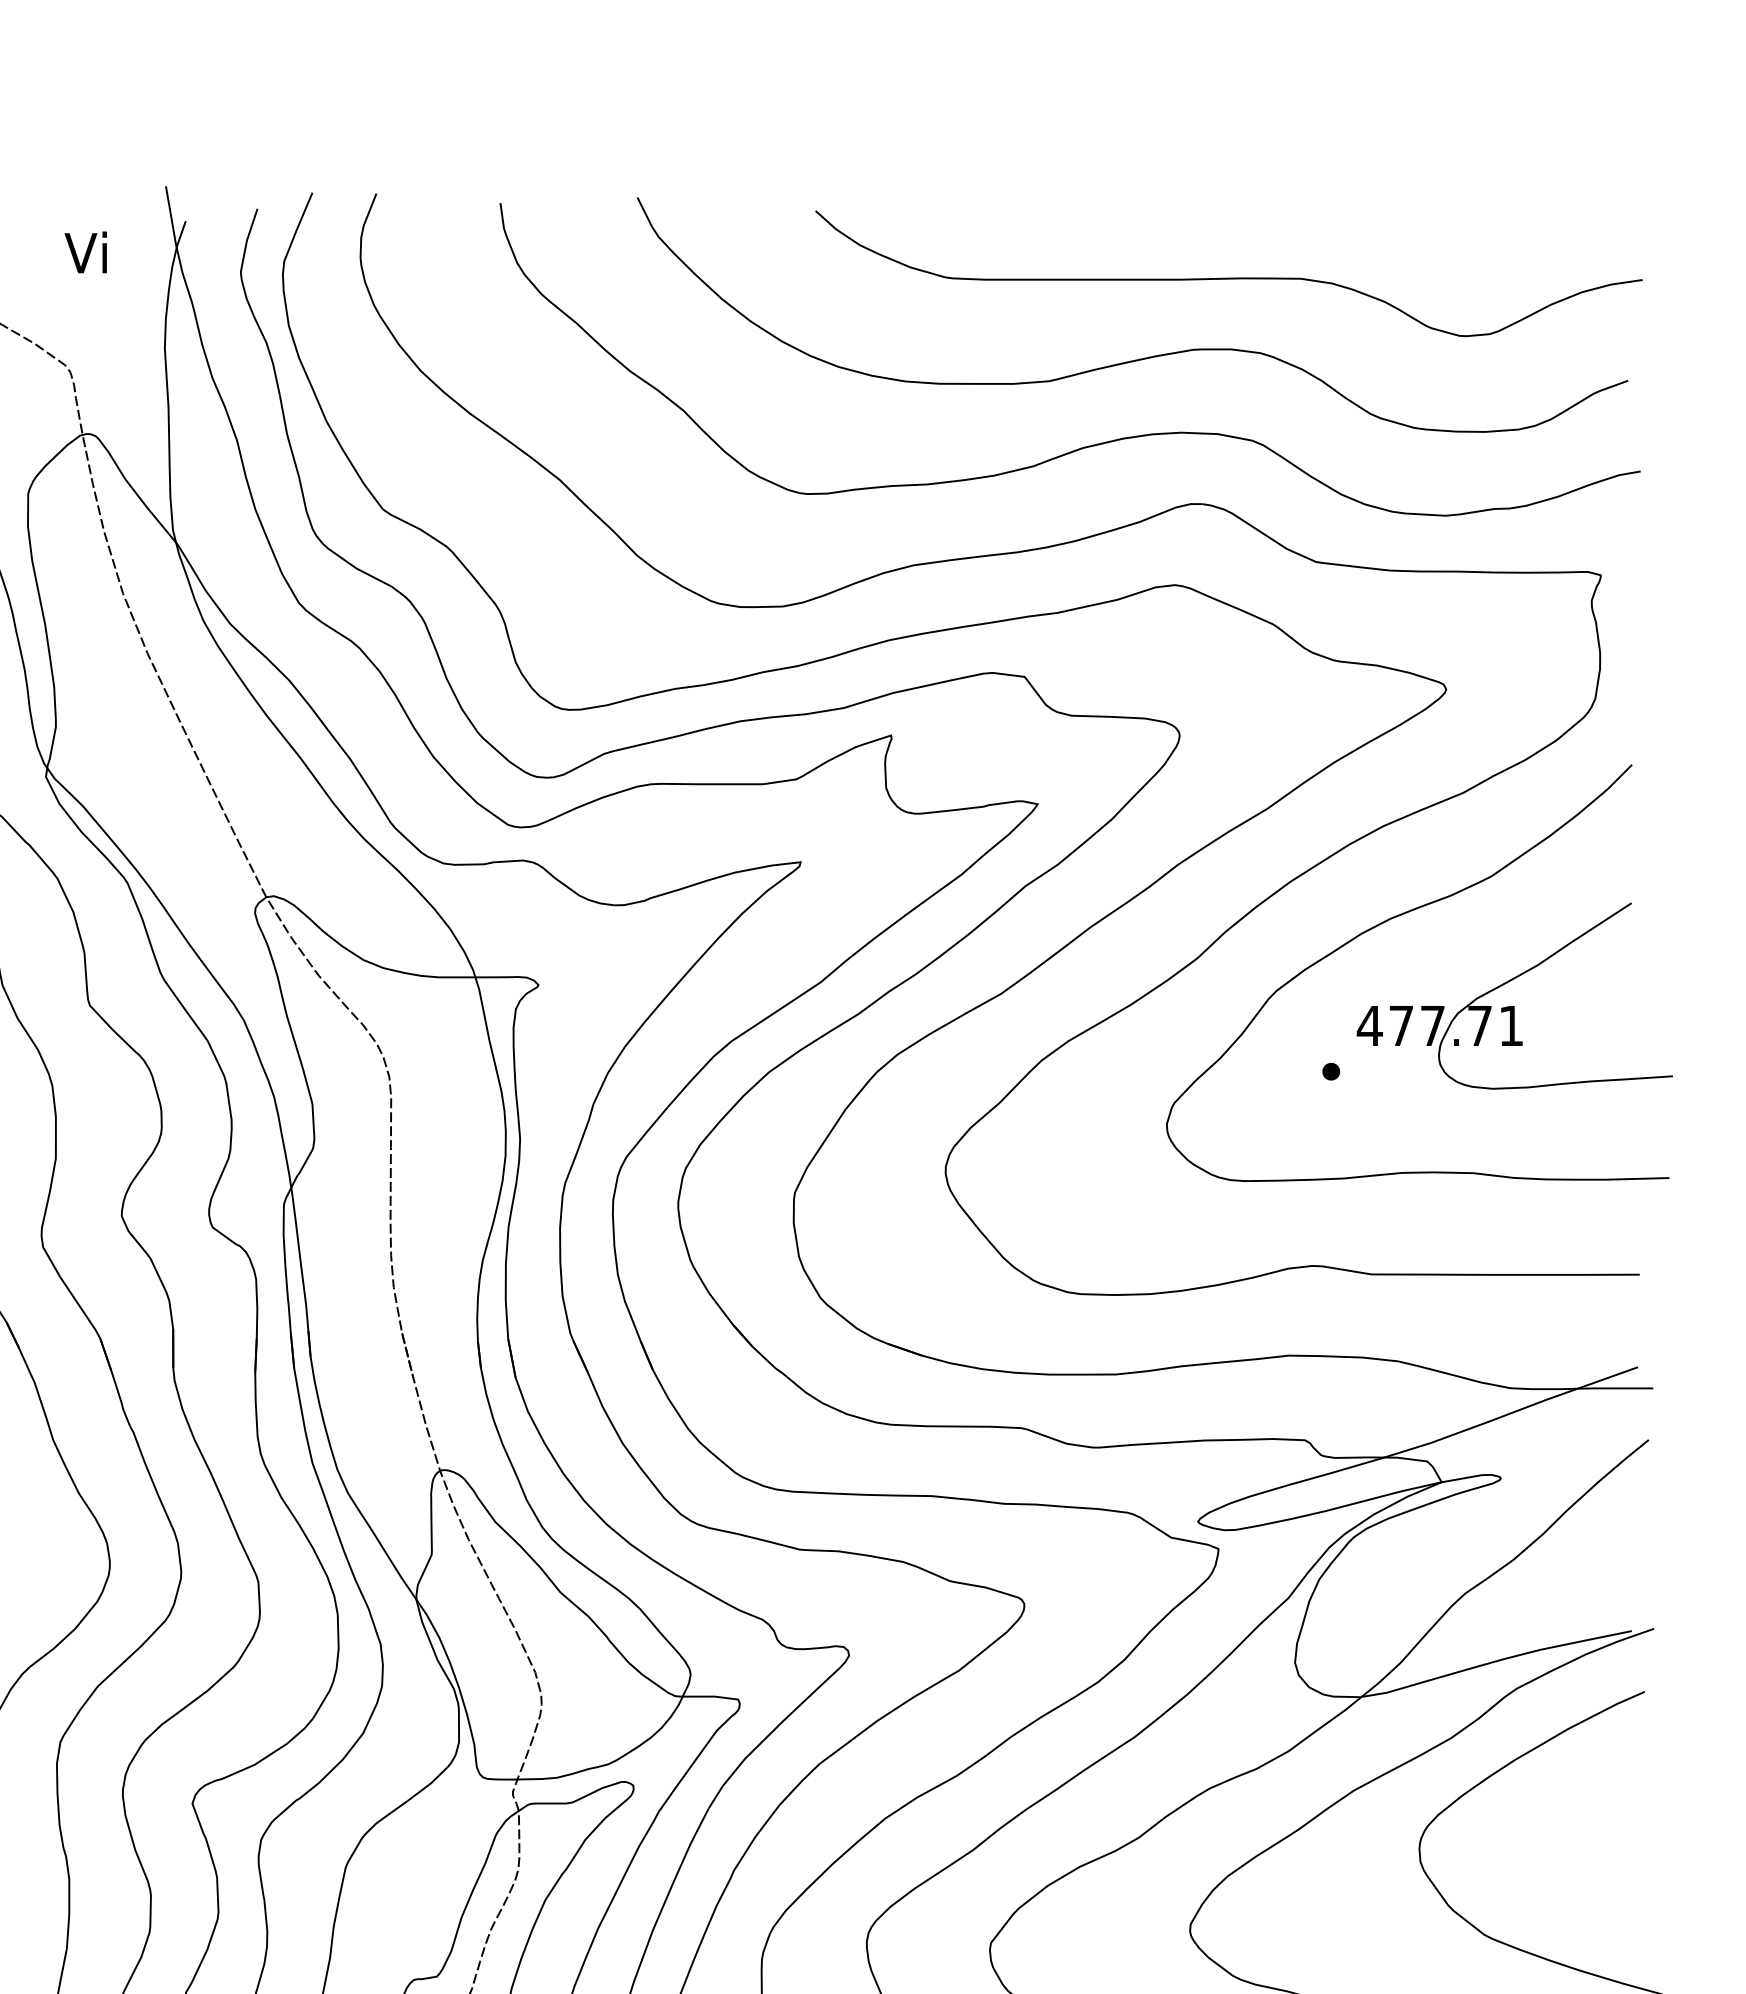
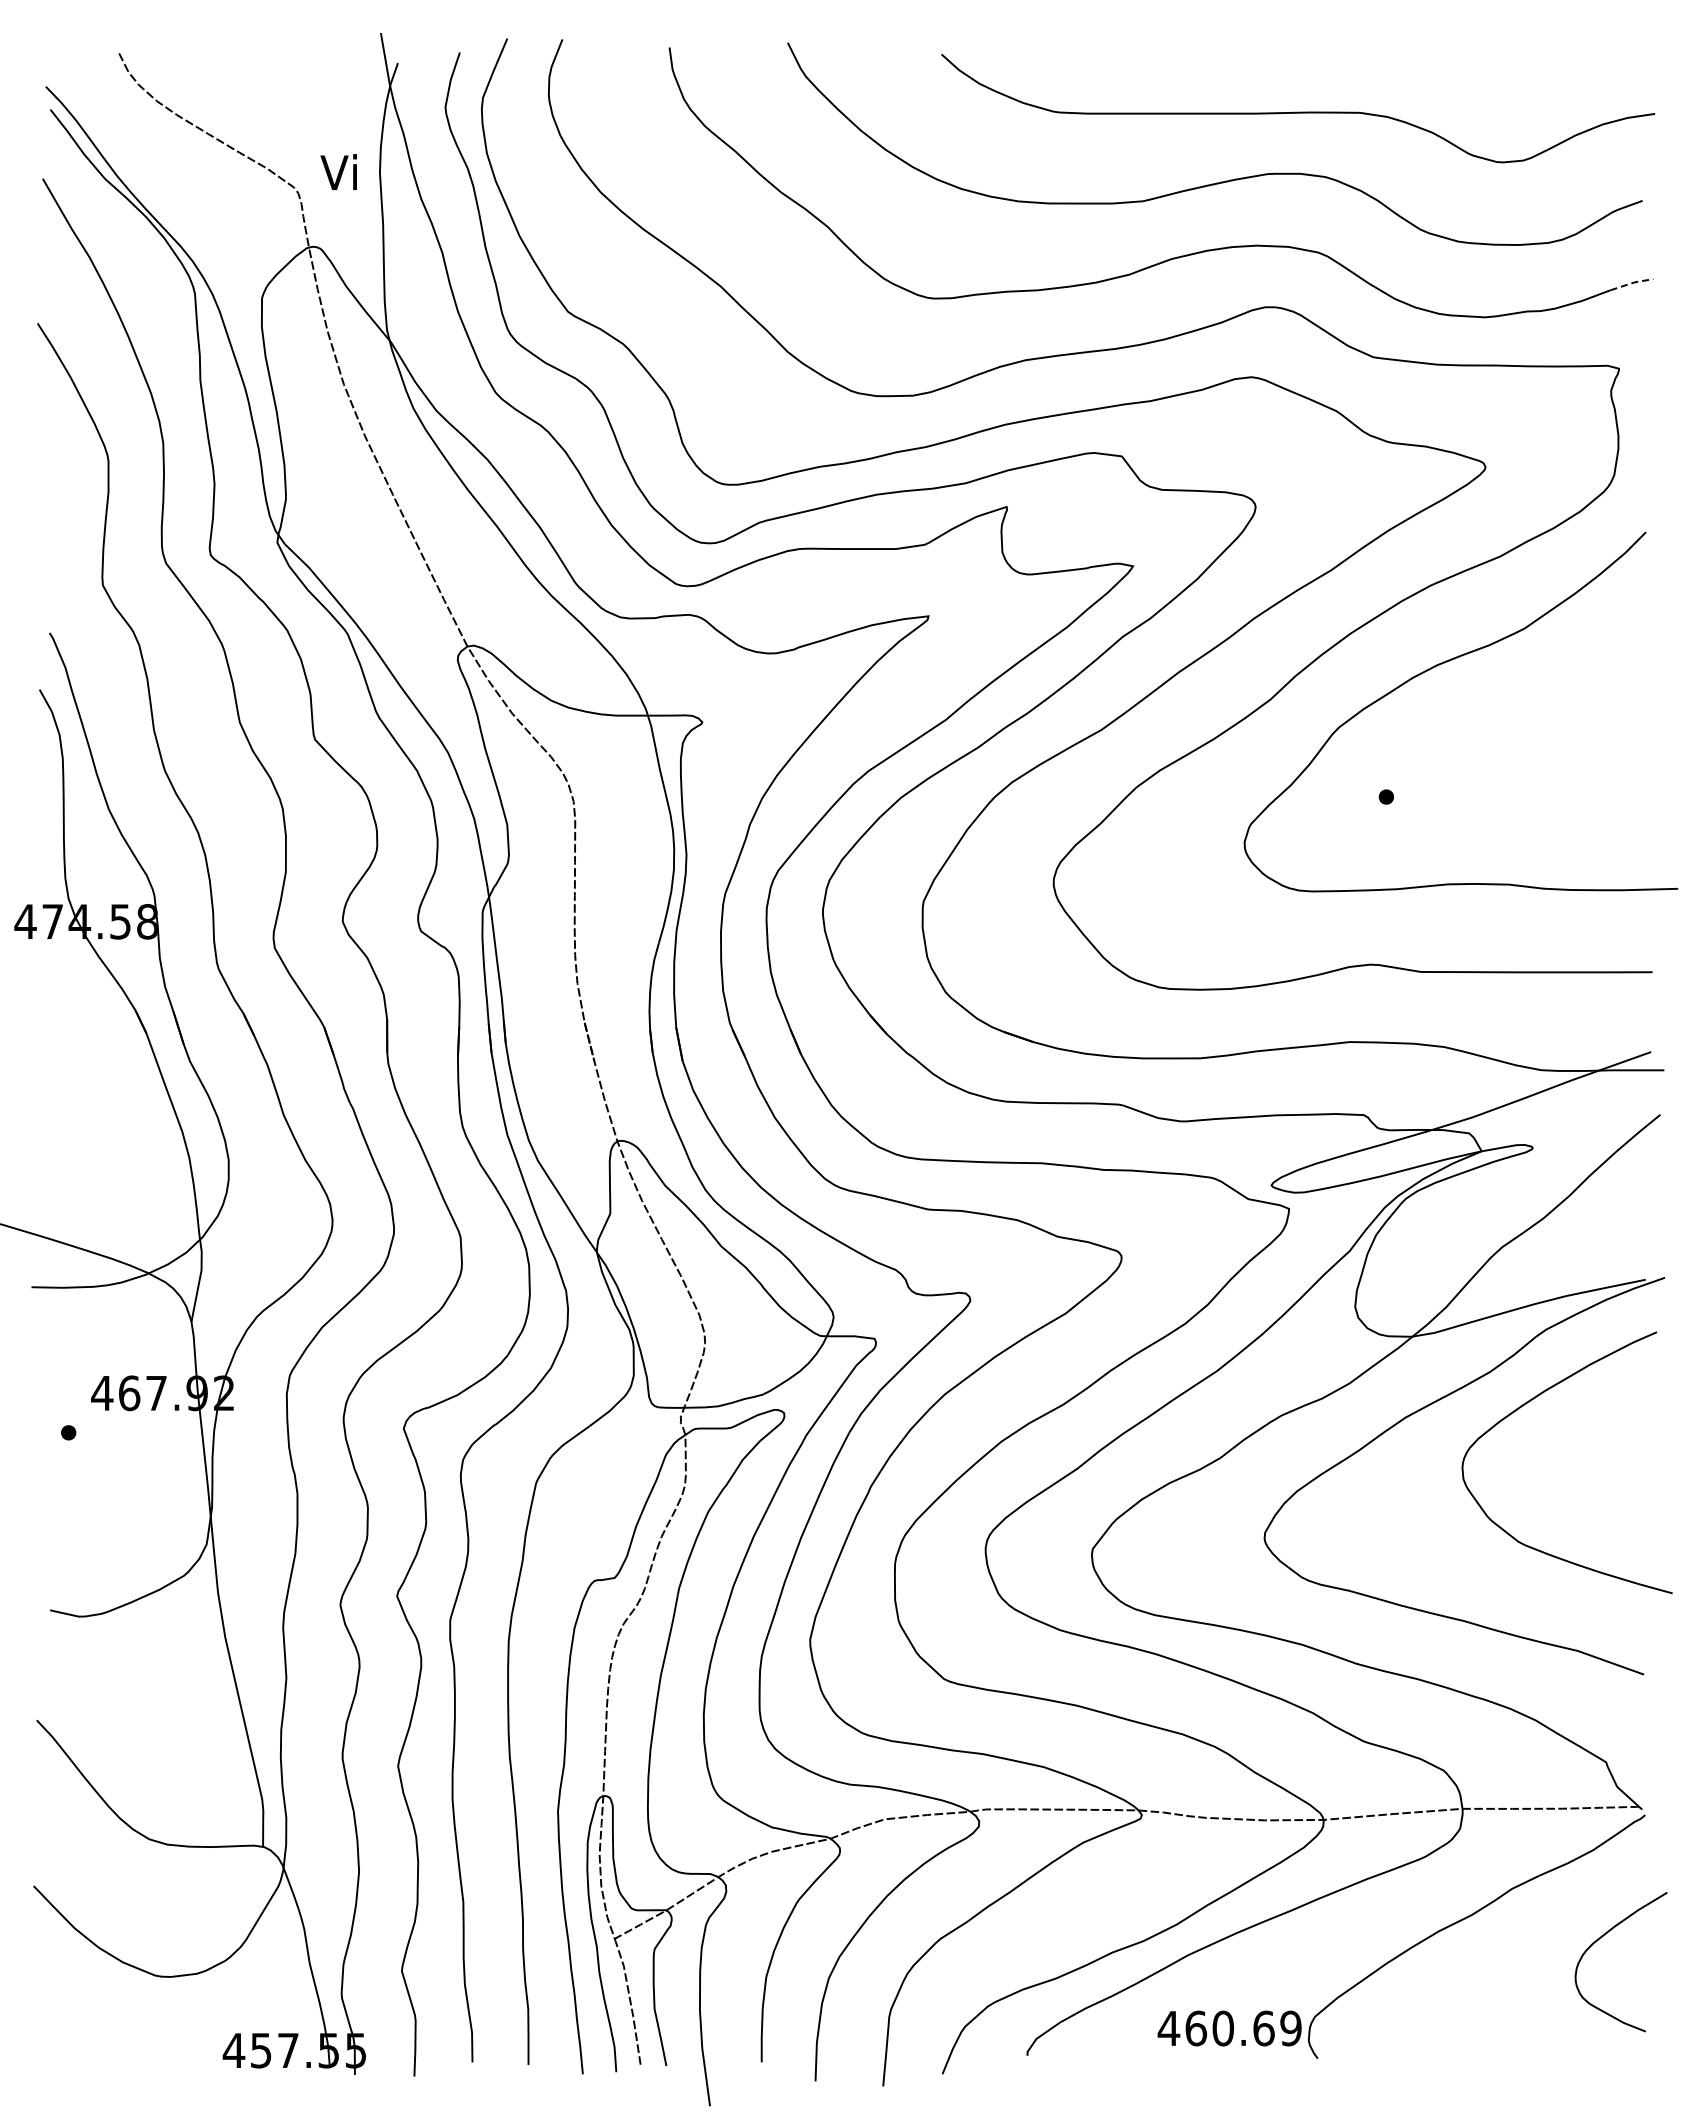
text: (85, 251) -> (338, 171), moved
line: (1616, 476) -> (1632, 283), solid -> dashed
part: (1514, 1006) -> (1544, 740), removed

